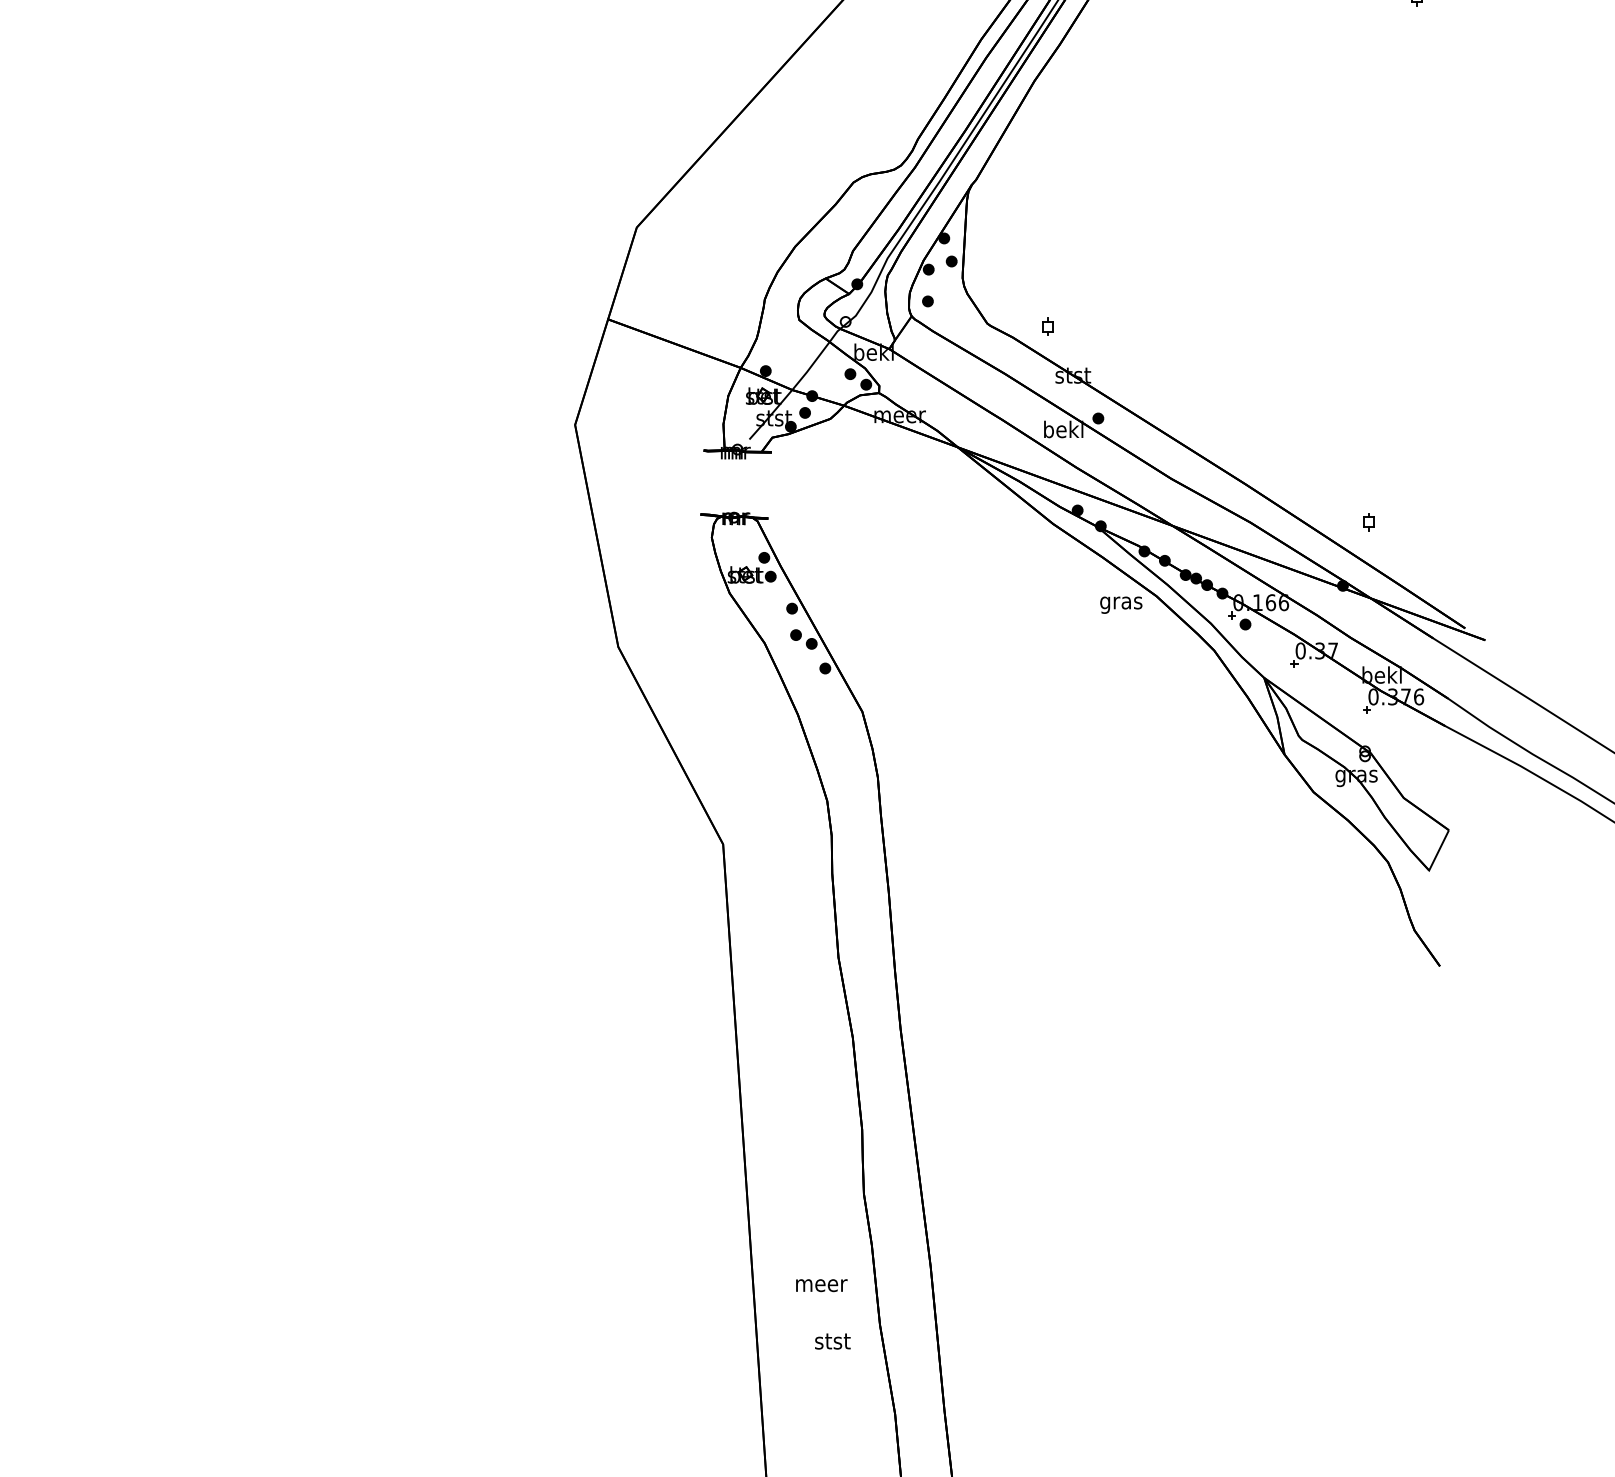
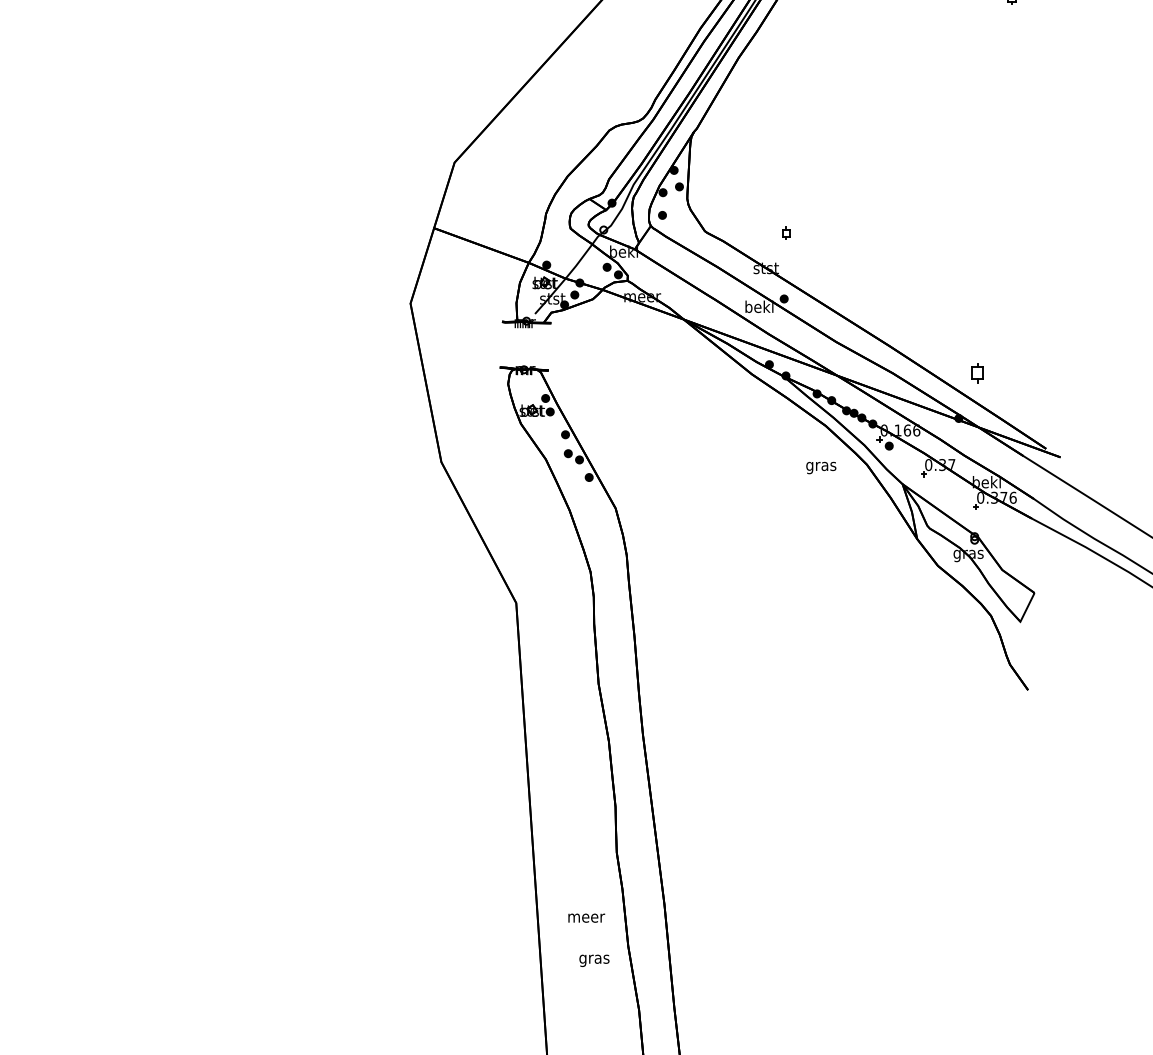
part: (1047, 326) -> (785, 233), moved
part: (1368, 522) -> (977, 373), size x1.6
text: (1121, 604) -> (821, 467), moved
text: (832, 1343) -> (594, 959), stst -> gras

